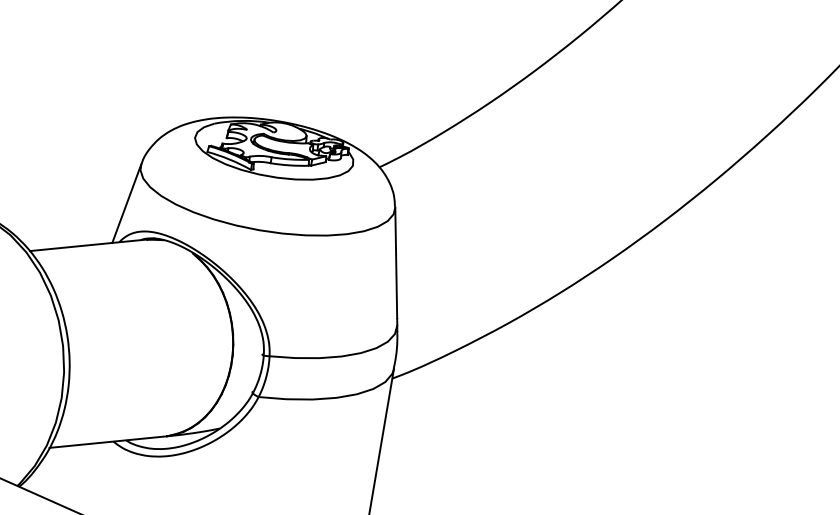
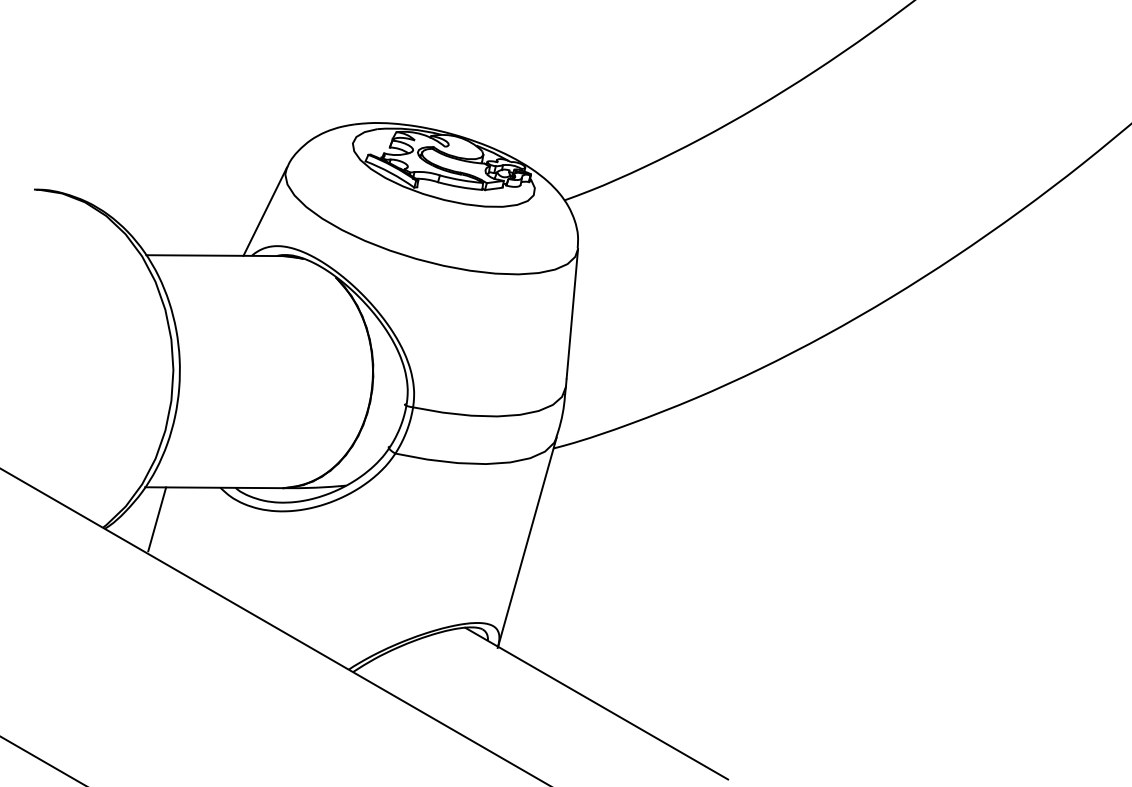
line: (62, 474) -> (157, 519), added

